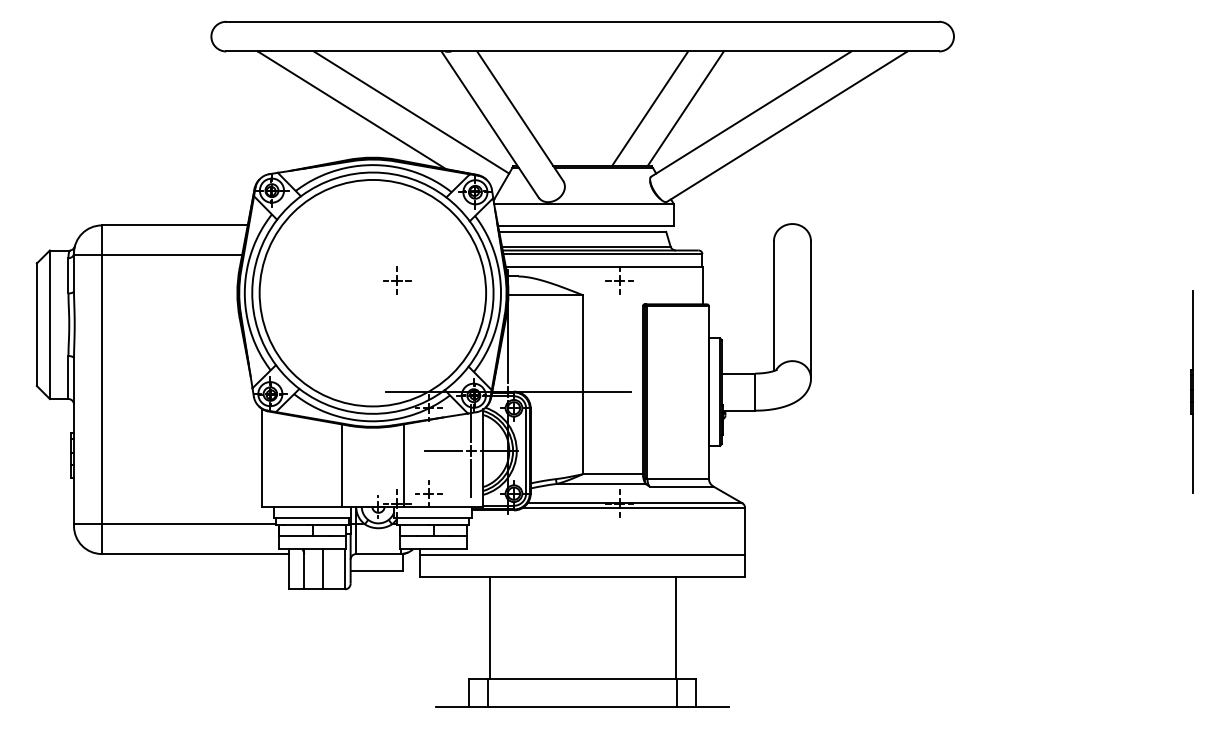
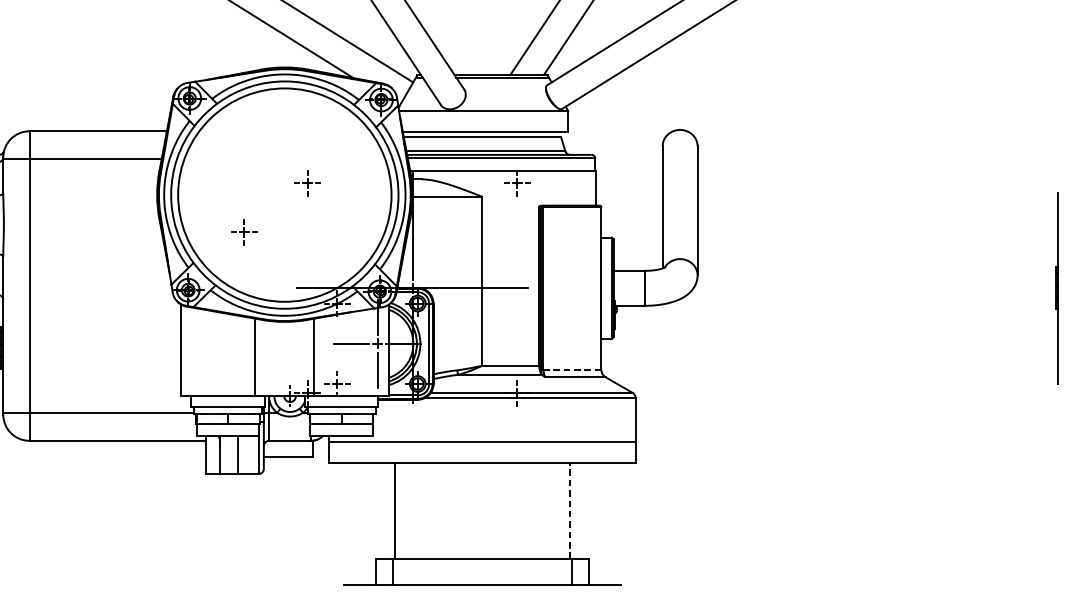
part: (330, 332) -> (244, 232), added
line: (678, 478) -> (572, 369), solid -> dashed
line: (675, 627) -> (569, 510), solid -> dashed

